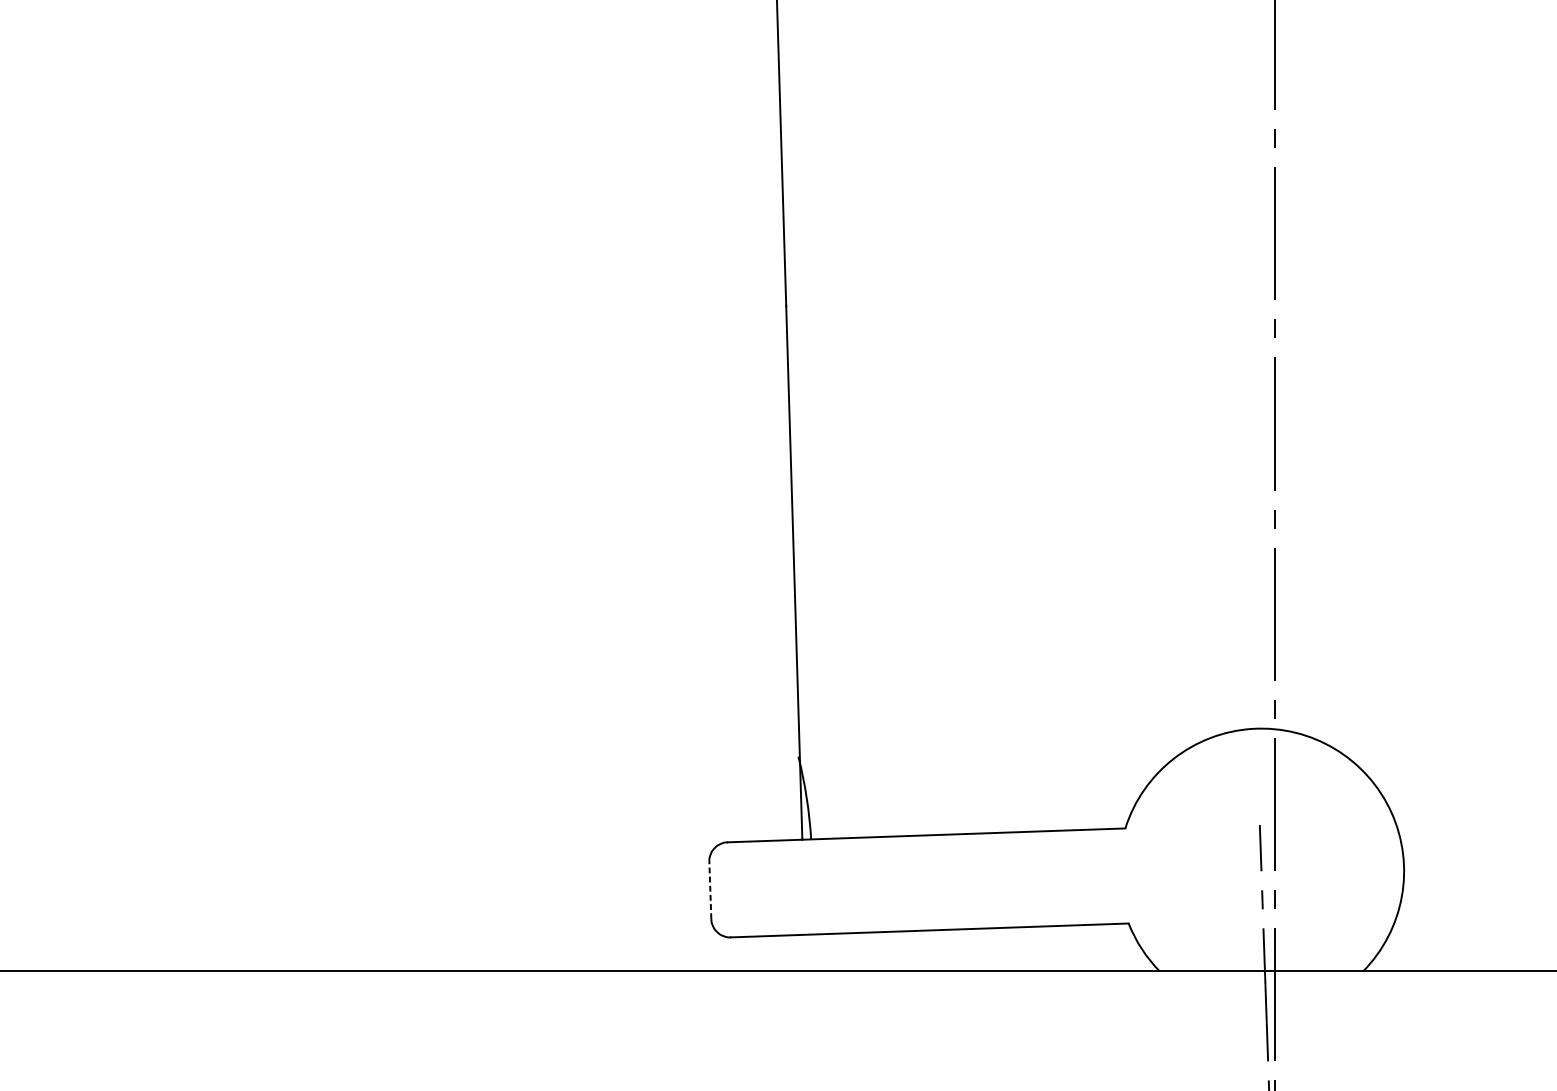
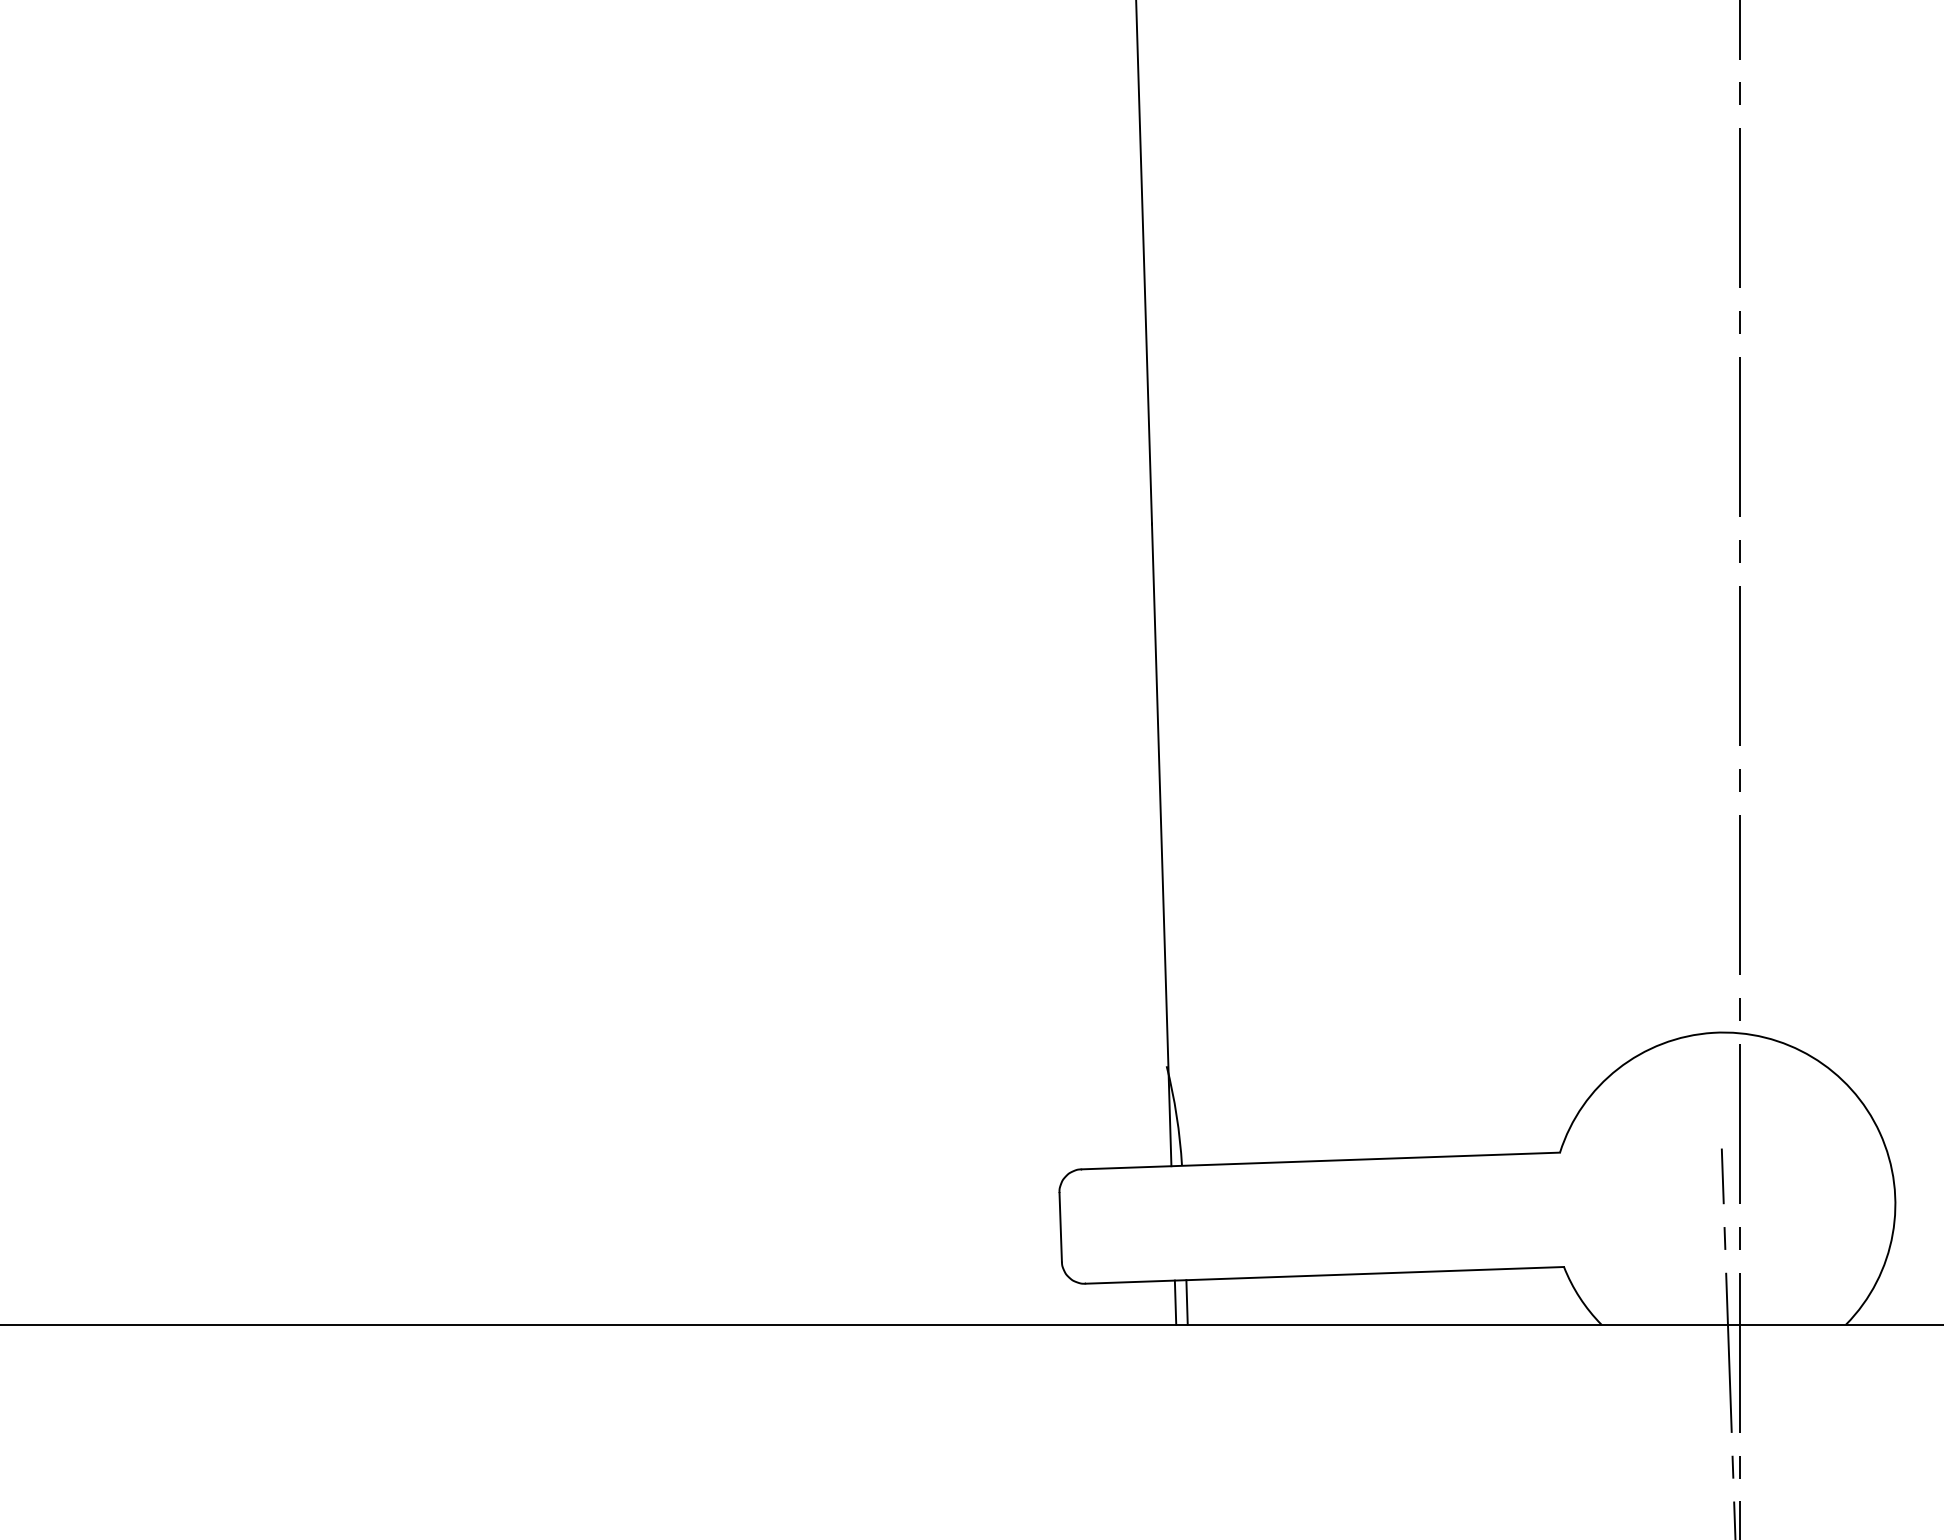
line: (710, 889) -> (1060, 1226), dashed -> solid
line: (805, 953) -> (1175, 1302), added
line: (814, 953) -> (1186, 1302), added

